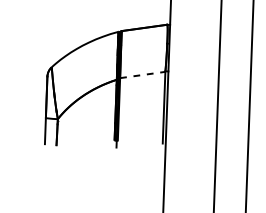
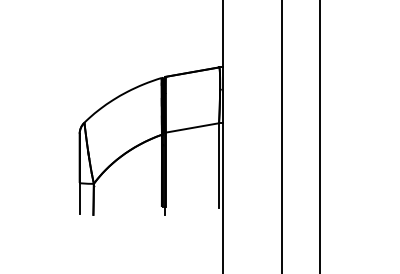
line: (142, 74) -> (192, 127), dashed -> solid

